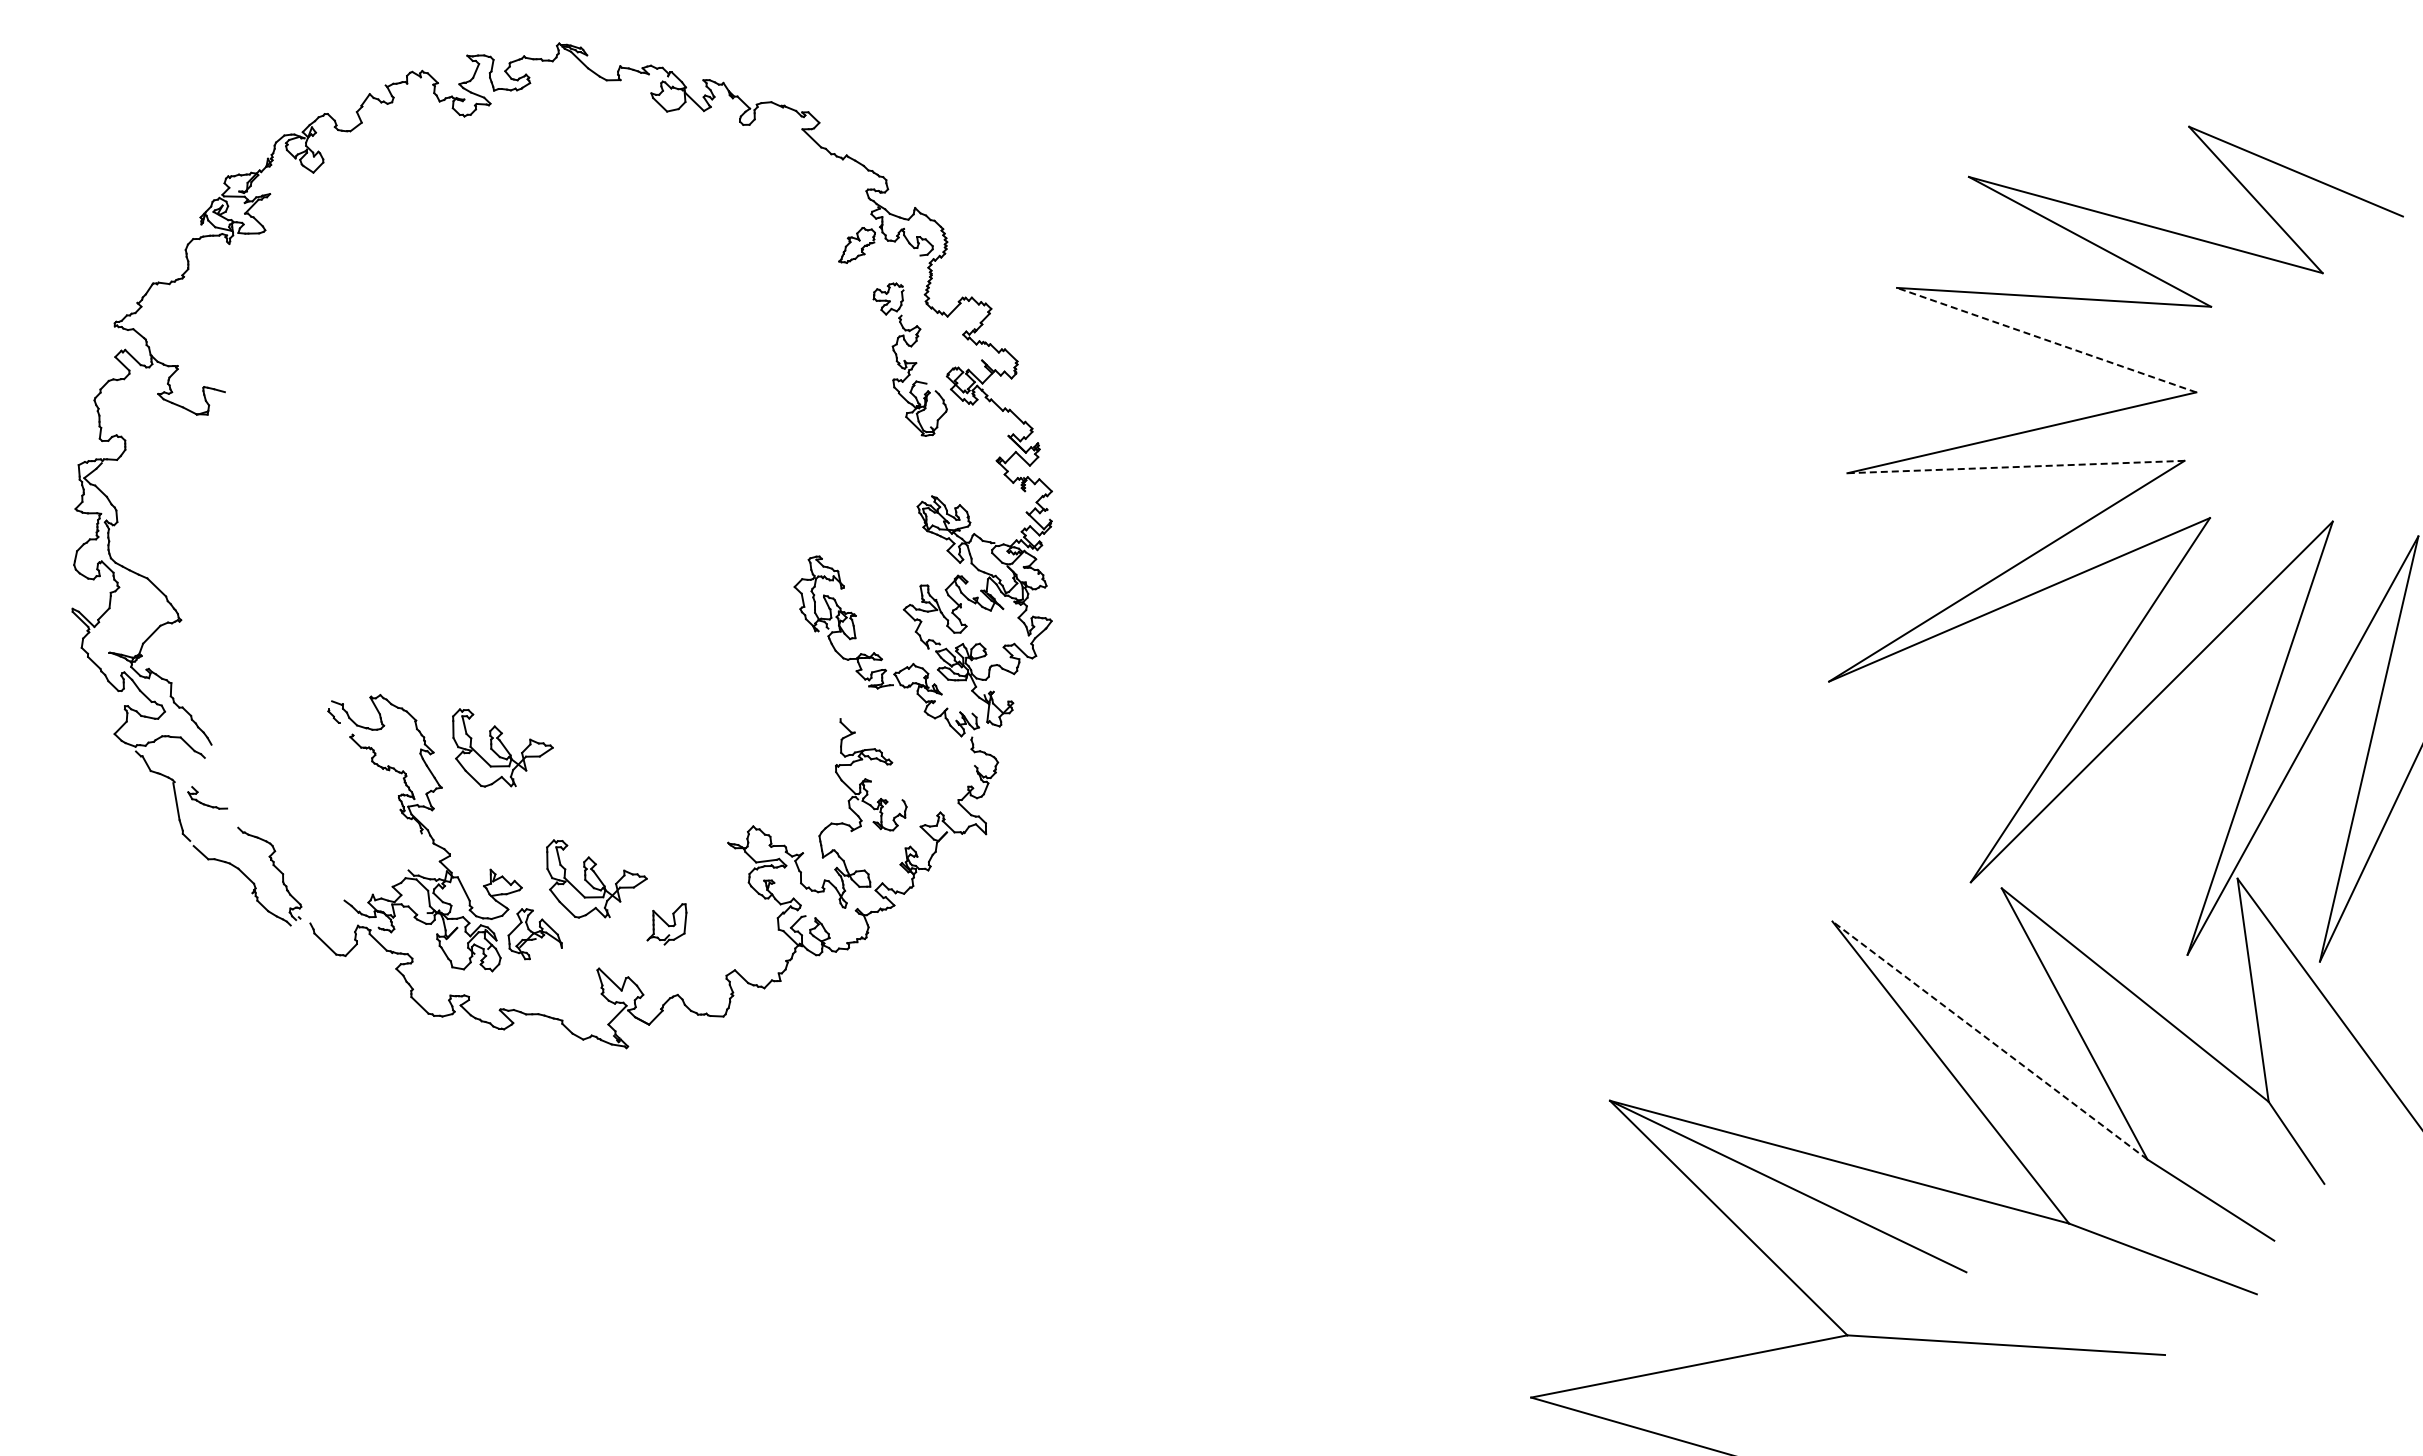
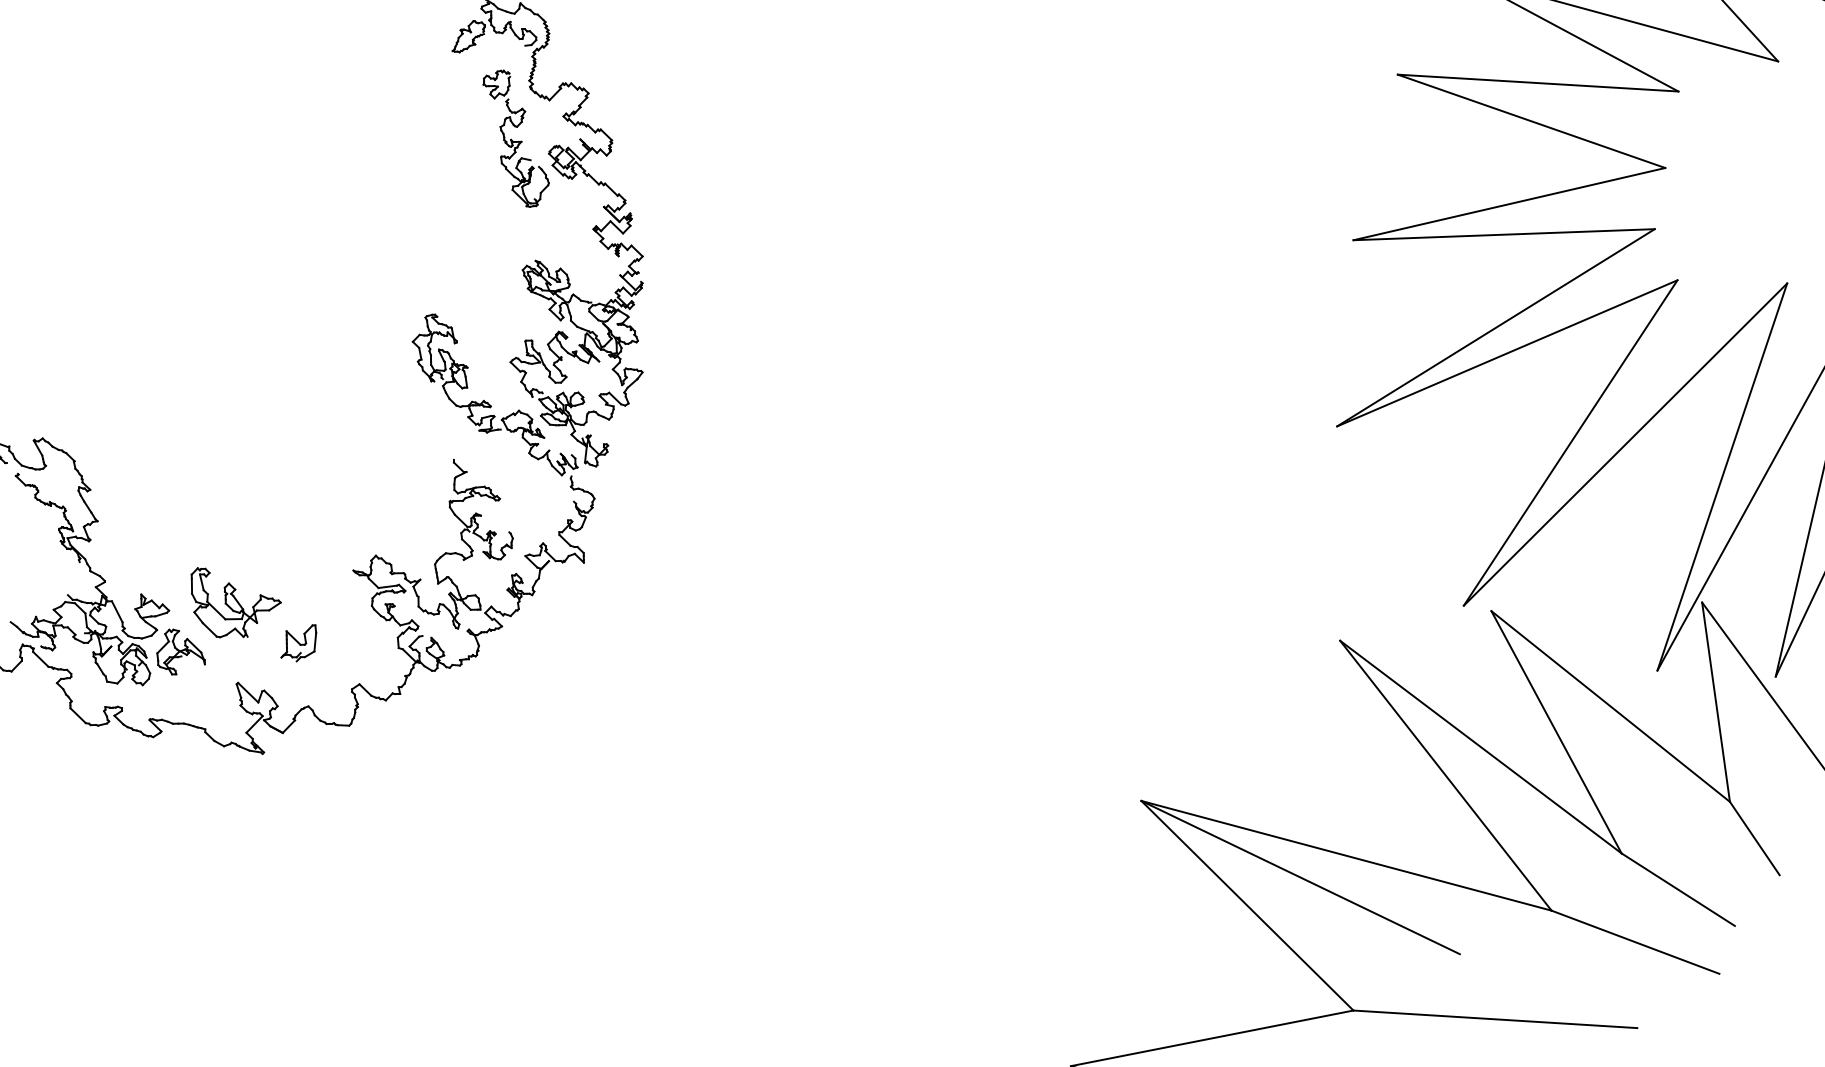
line: (2046, 340) -> (1531, 121), dashed -> solid
line: (2016, 467) -> (1504, 235), dashed -> solid
part: (502, 747) -> (151, 485), removed
line: (1989, 1040) -> (1480, 747), dashed -> solid

